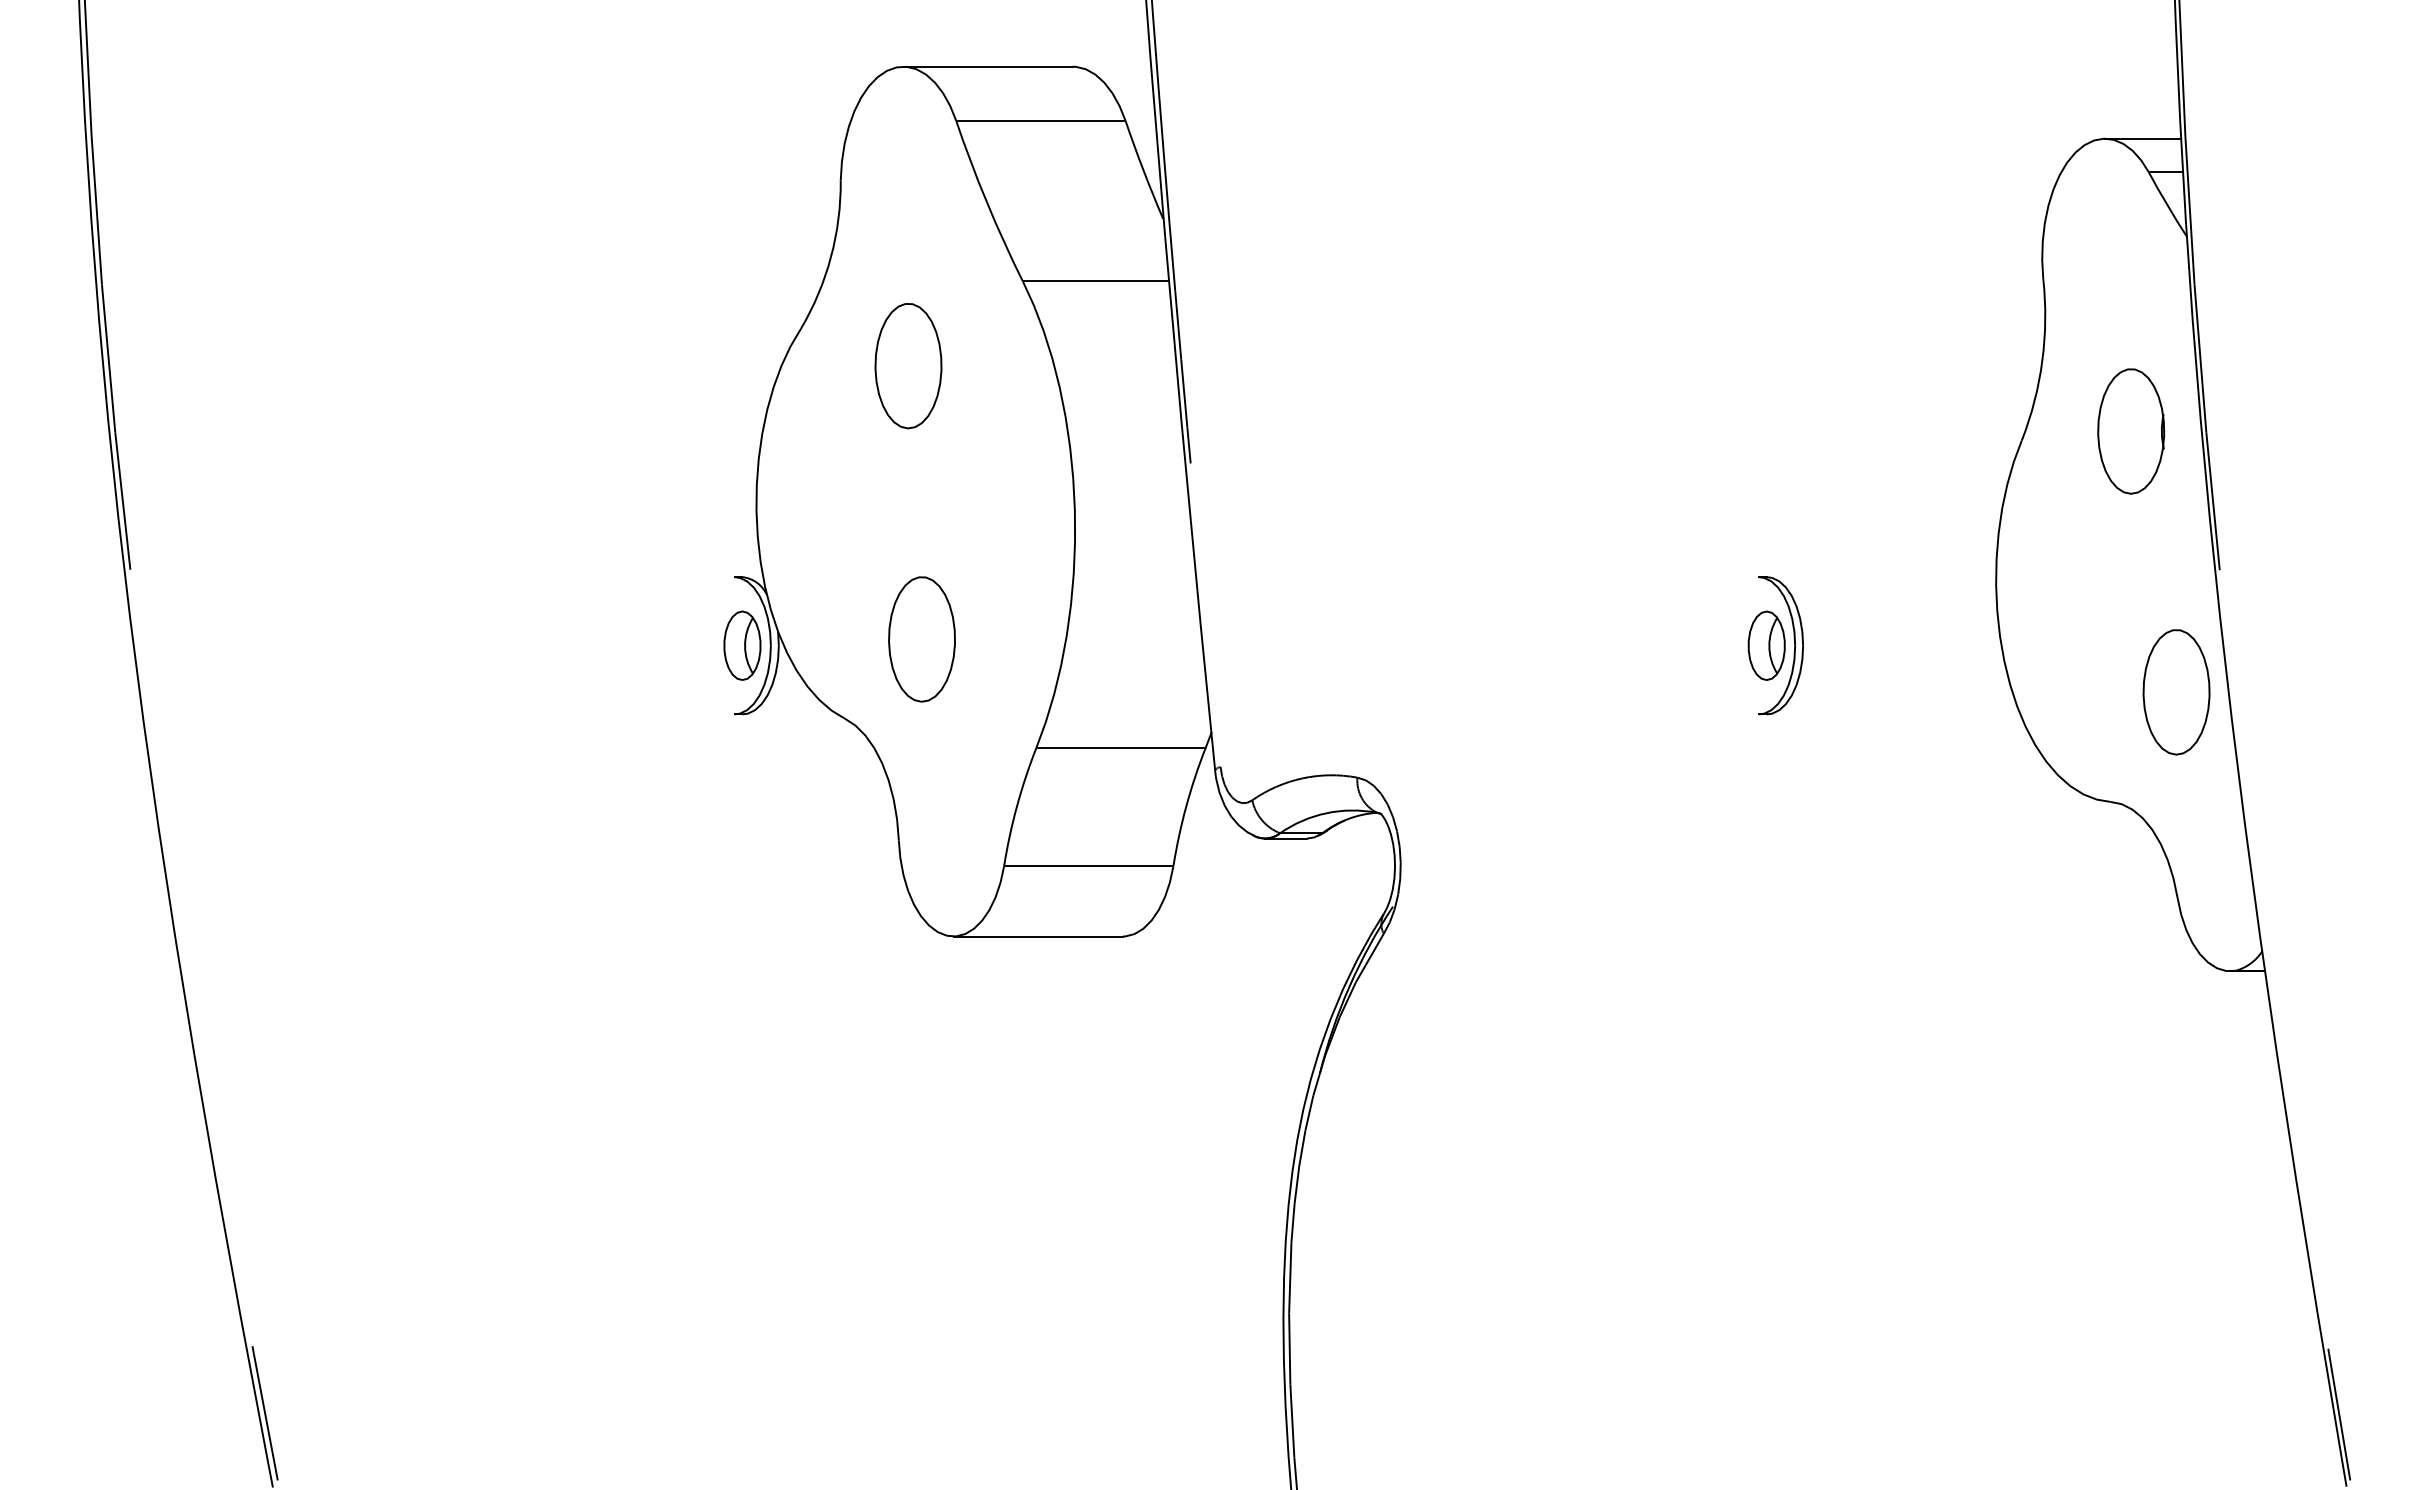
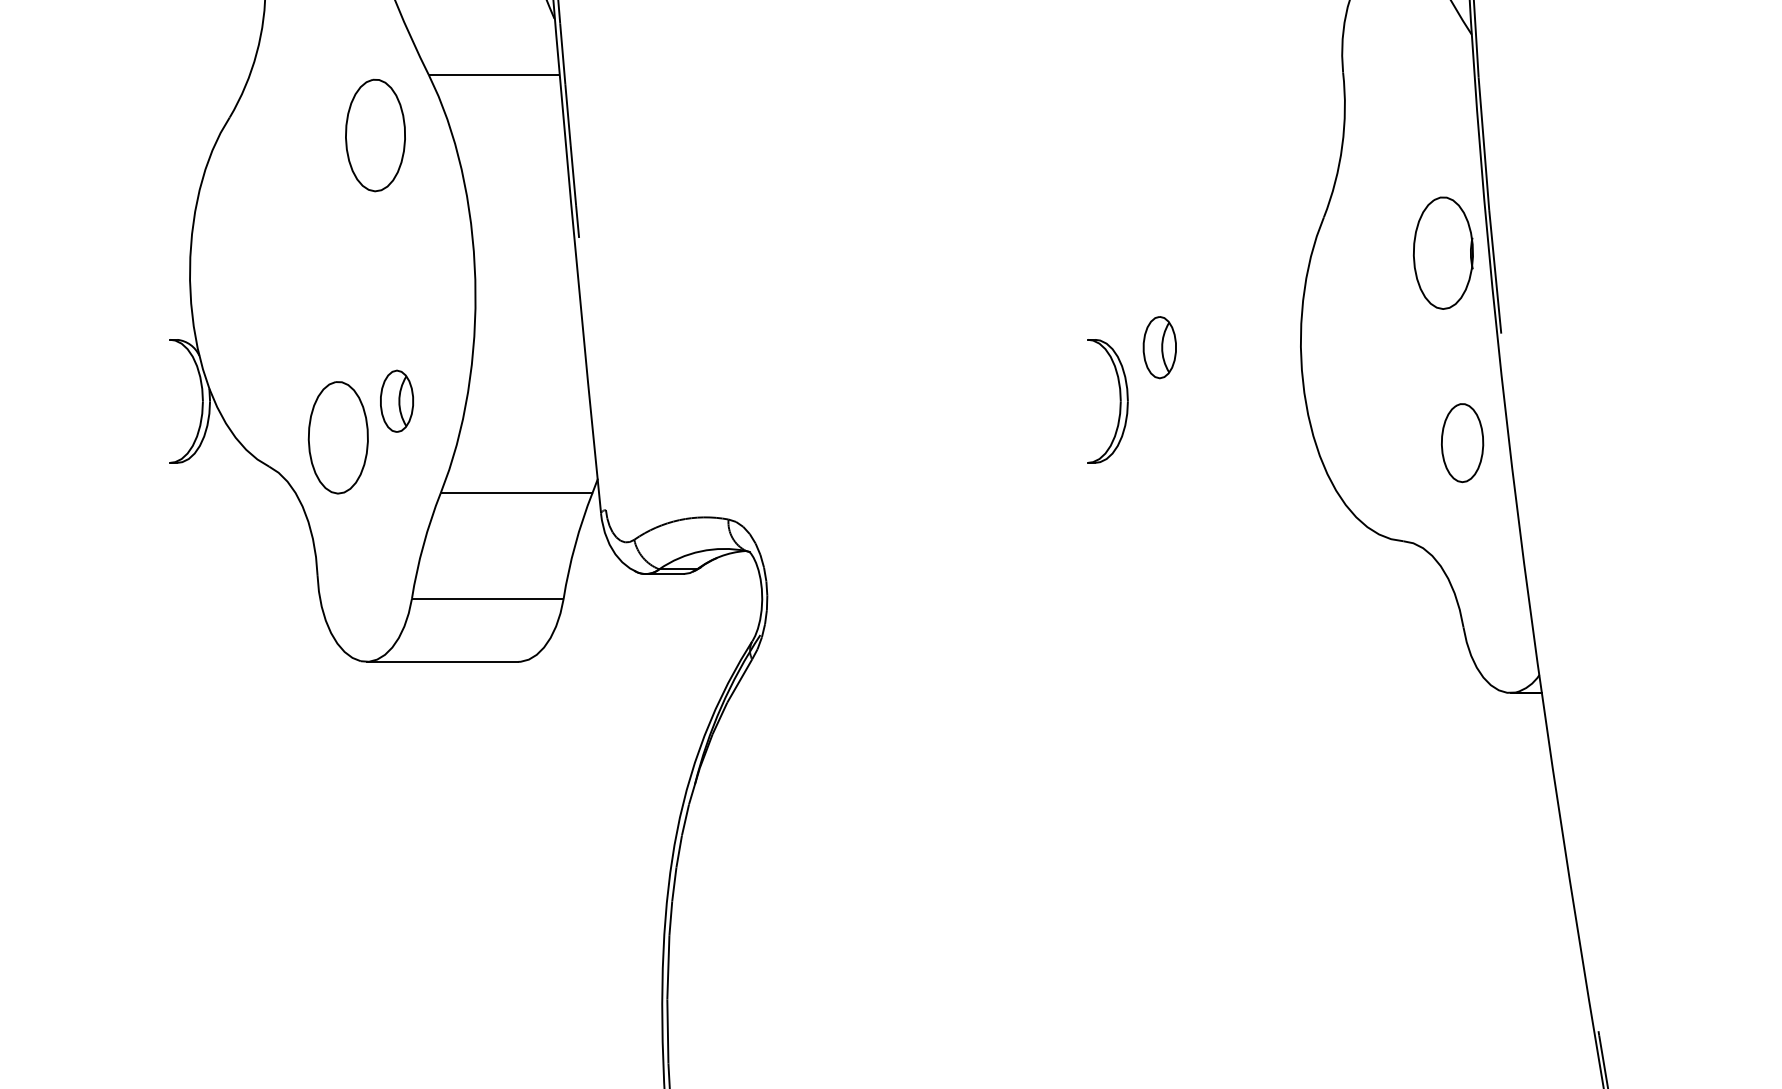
part: (908, 366) -> (375, 135), moved
part: (2131, 431) -> (1443, 253), moved
part: (921, 639) -> (337, 437), moved
part: (742, 645) -> (397, 401), moved
part: (1766, 645) -> (1159, 347), moved
part: (2176, 692) -> (1462, 443), size x0.7

